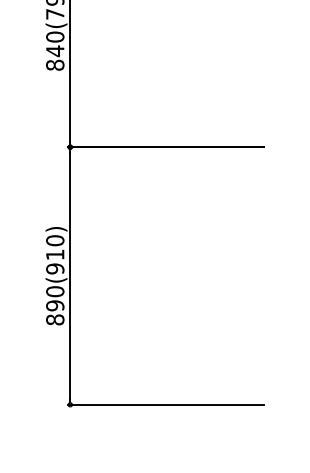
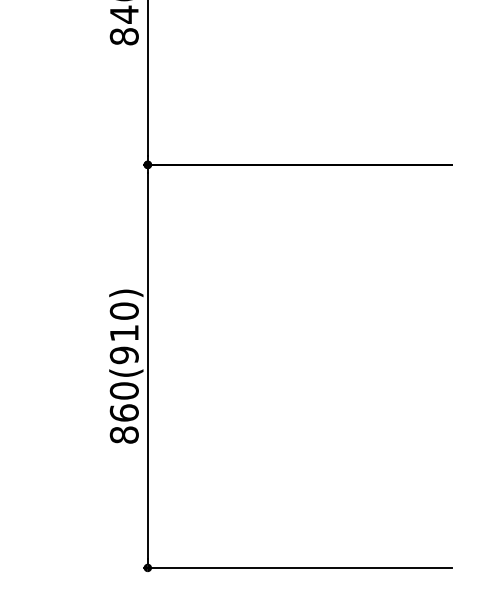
text: (55, 305) -> (124, 412), 890(910) -> 860(910)

